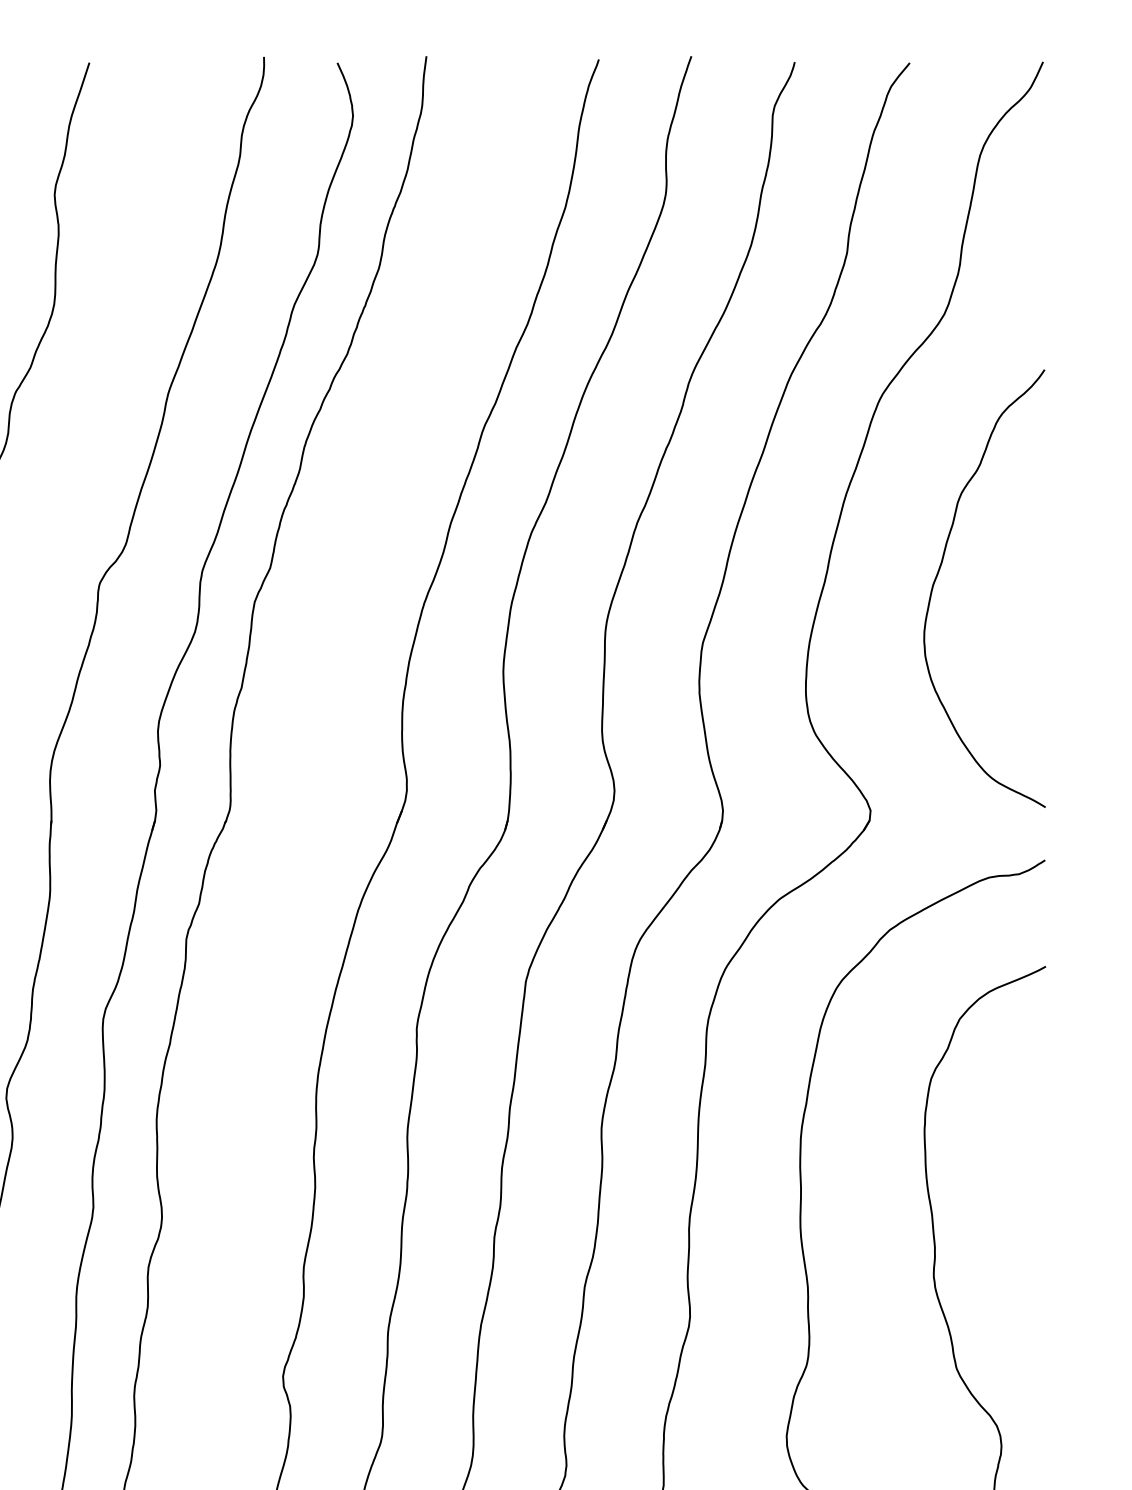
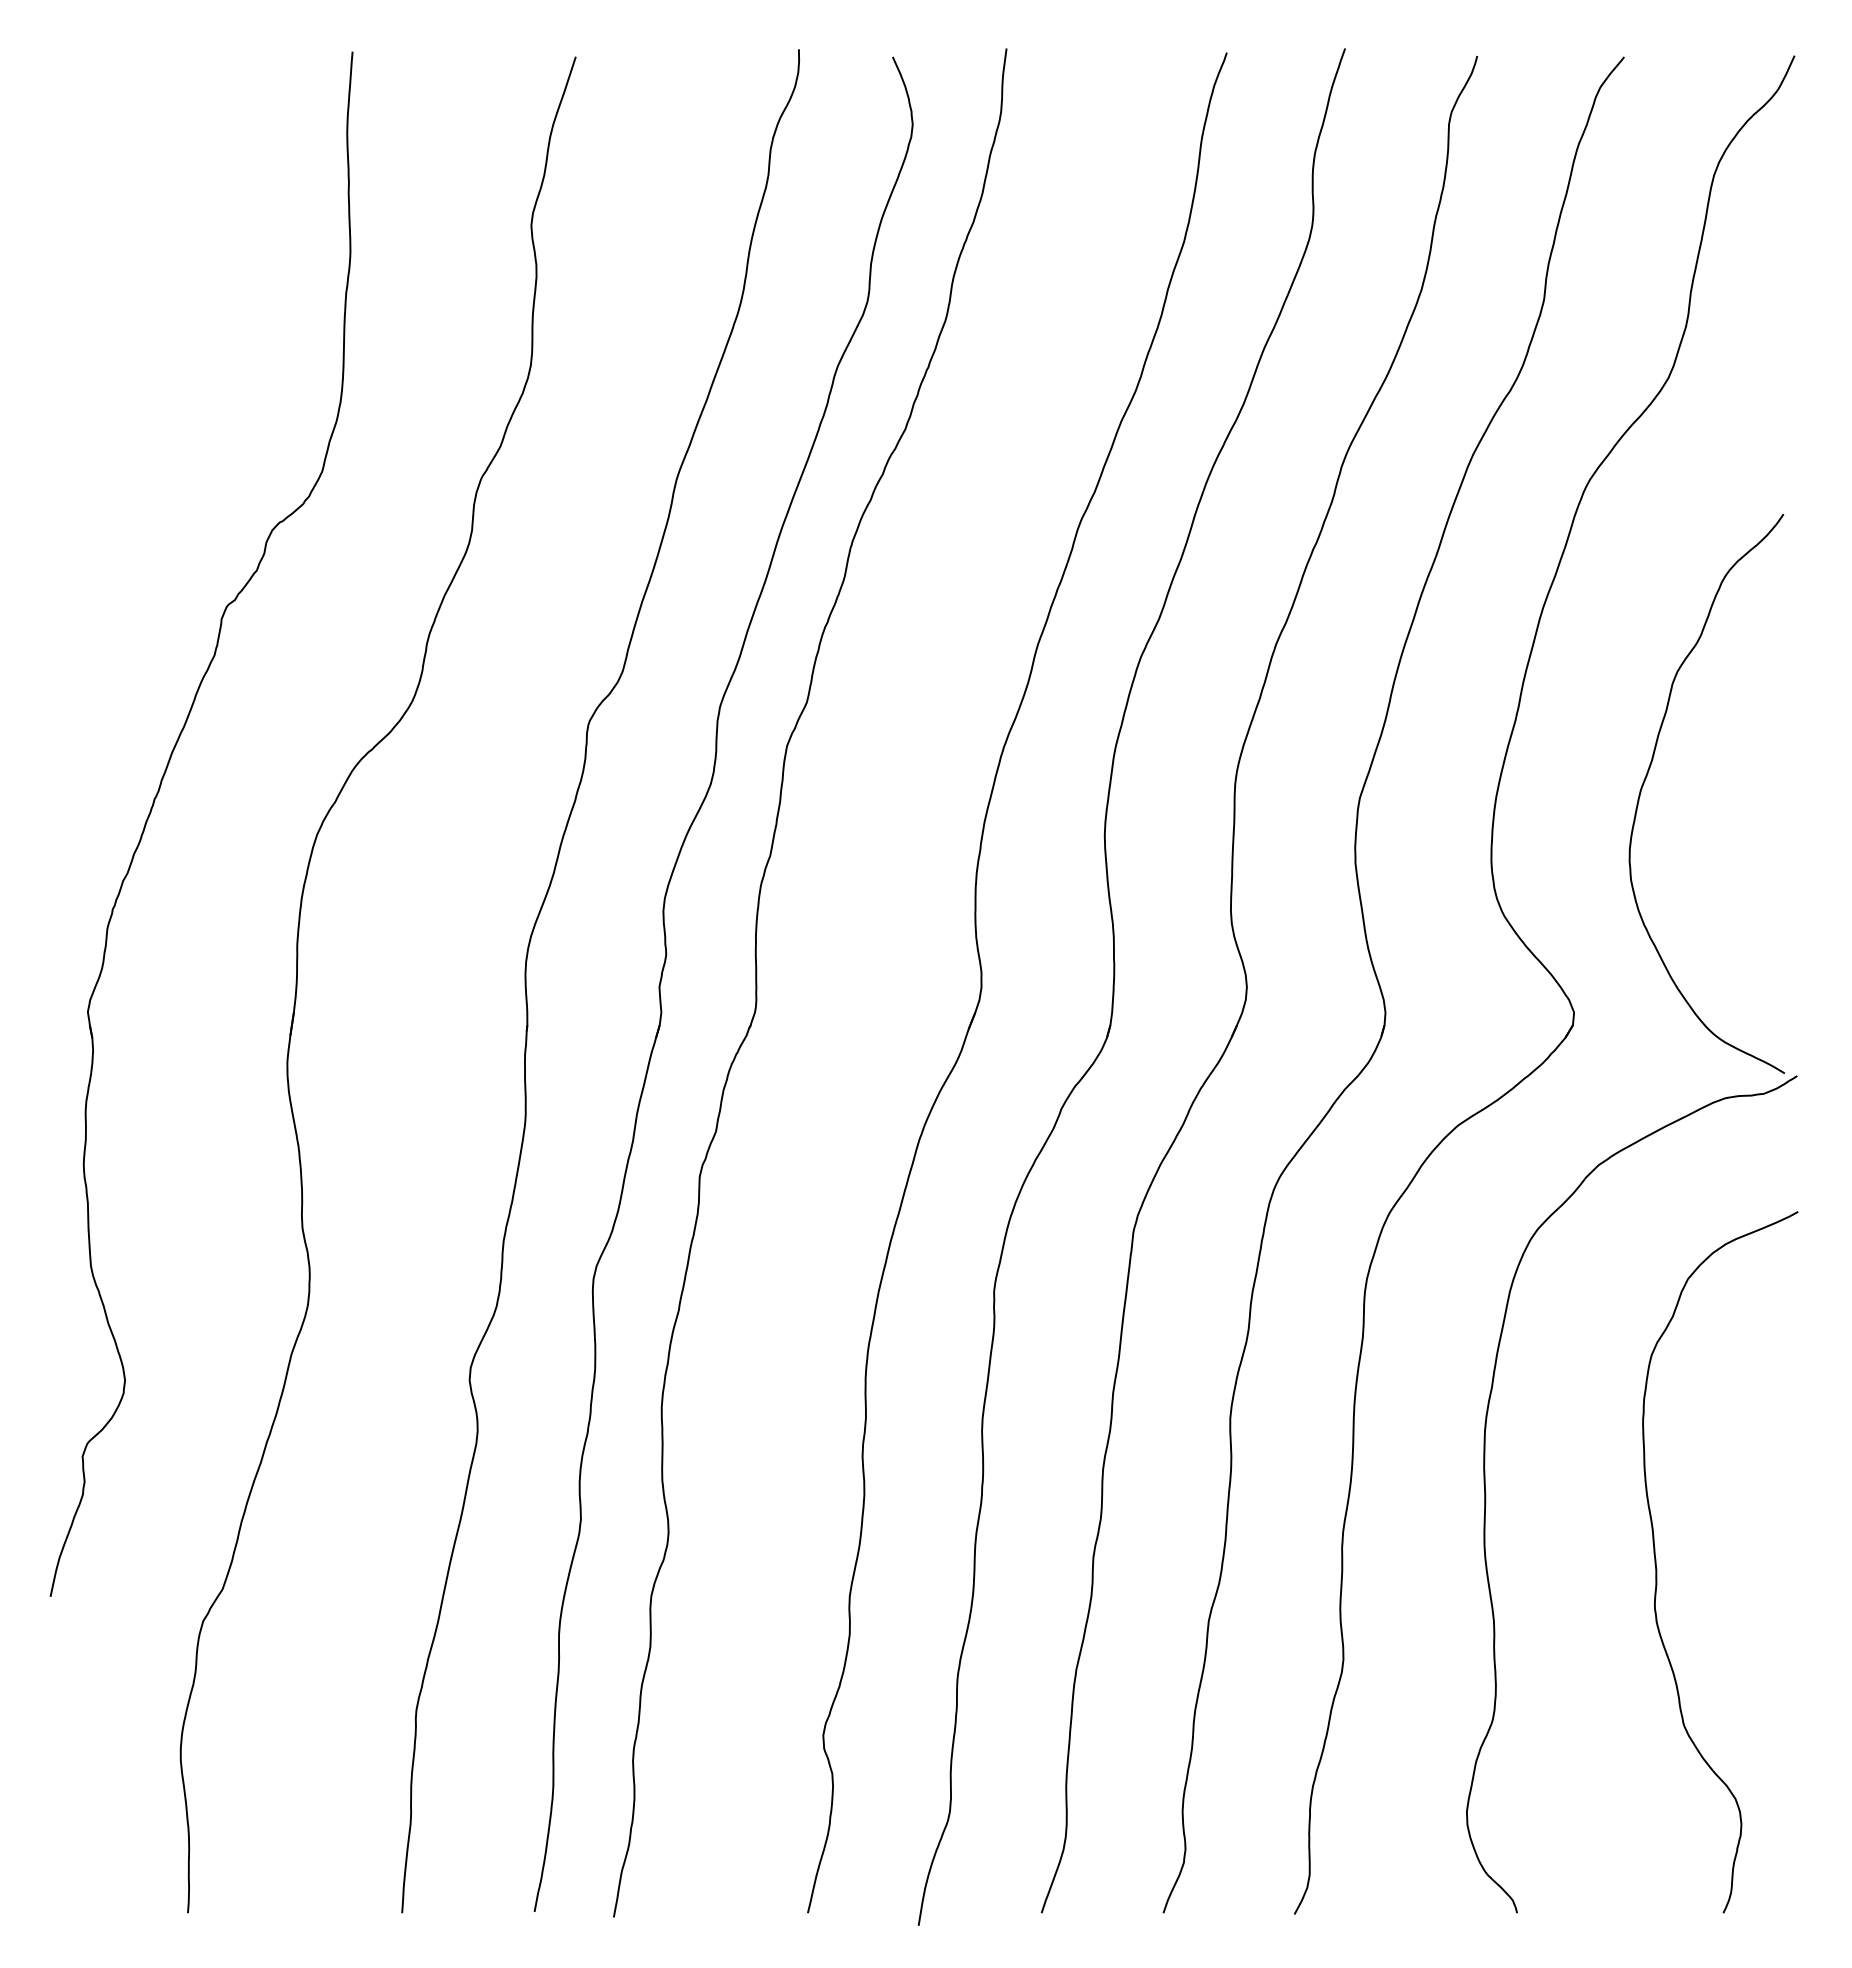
curve: (940, 568) -> (1650, 768), moved

